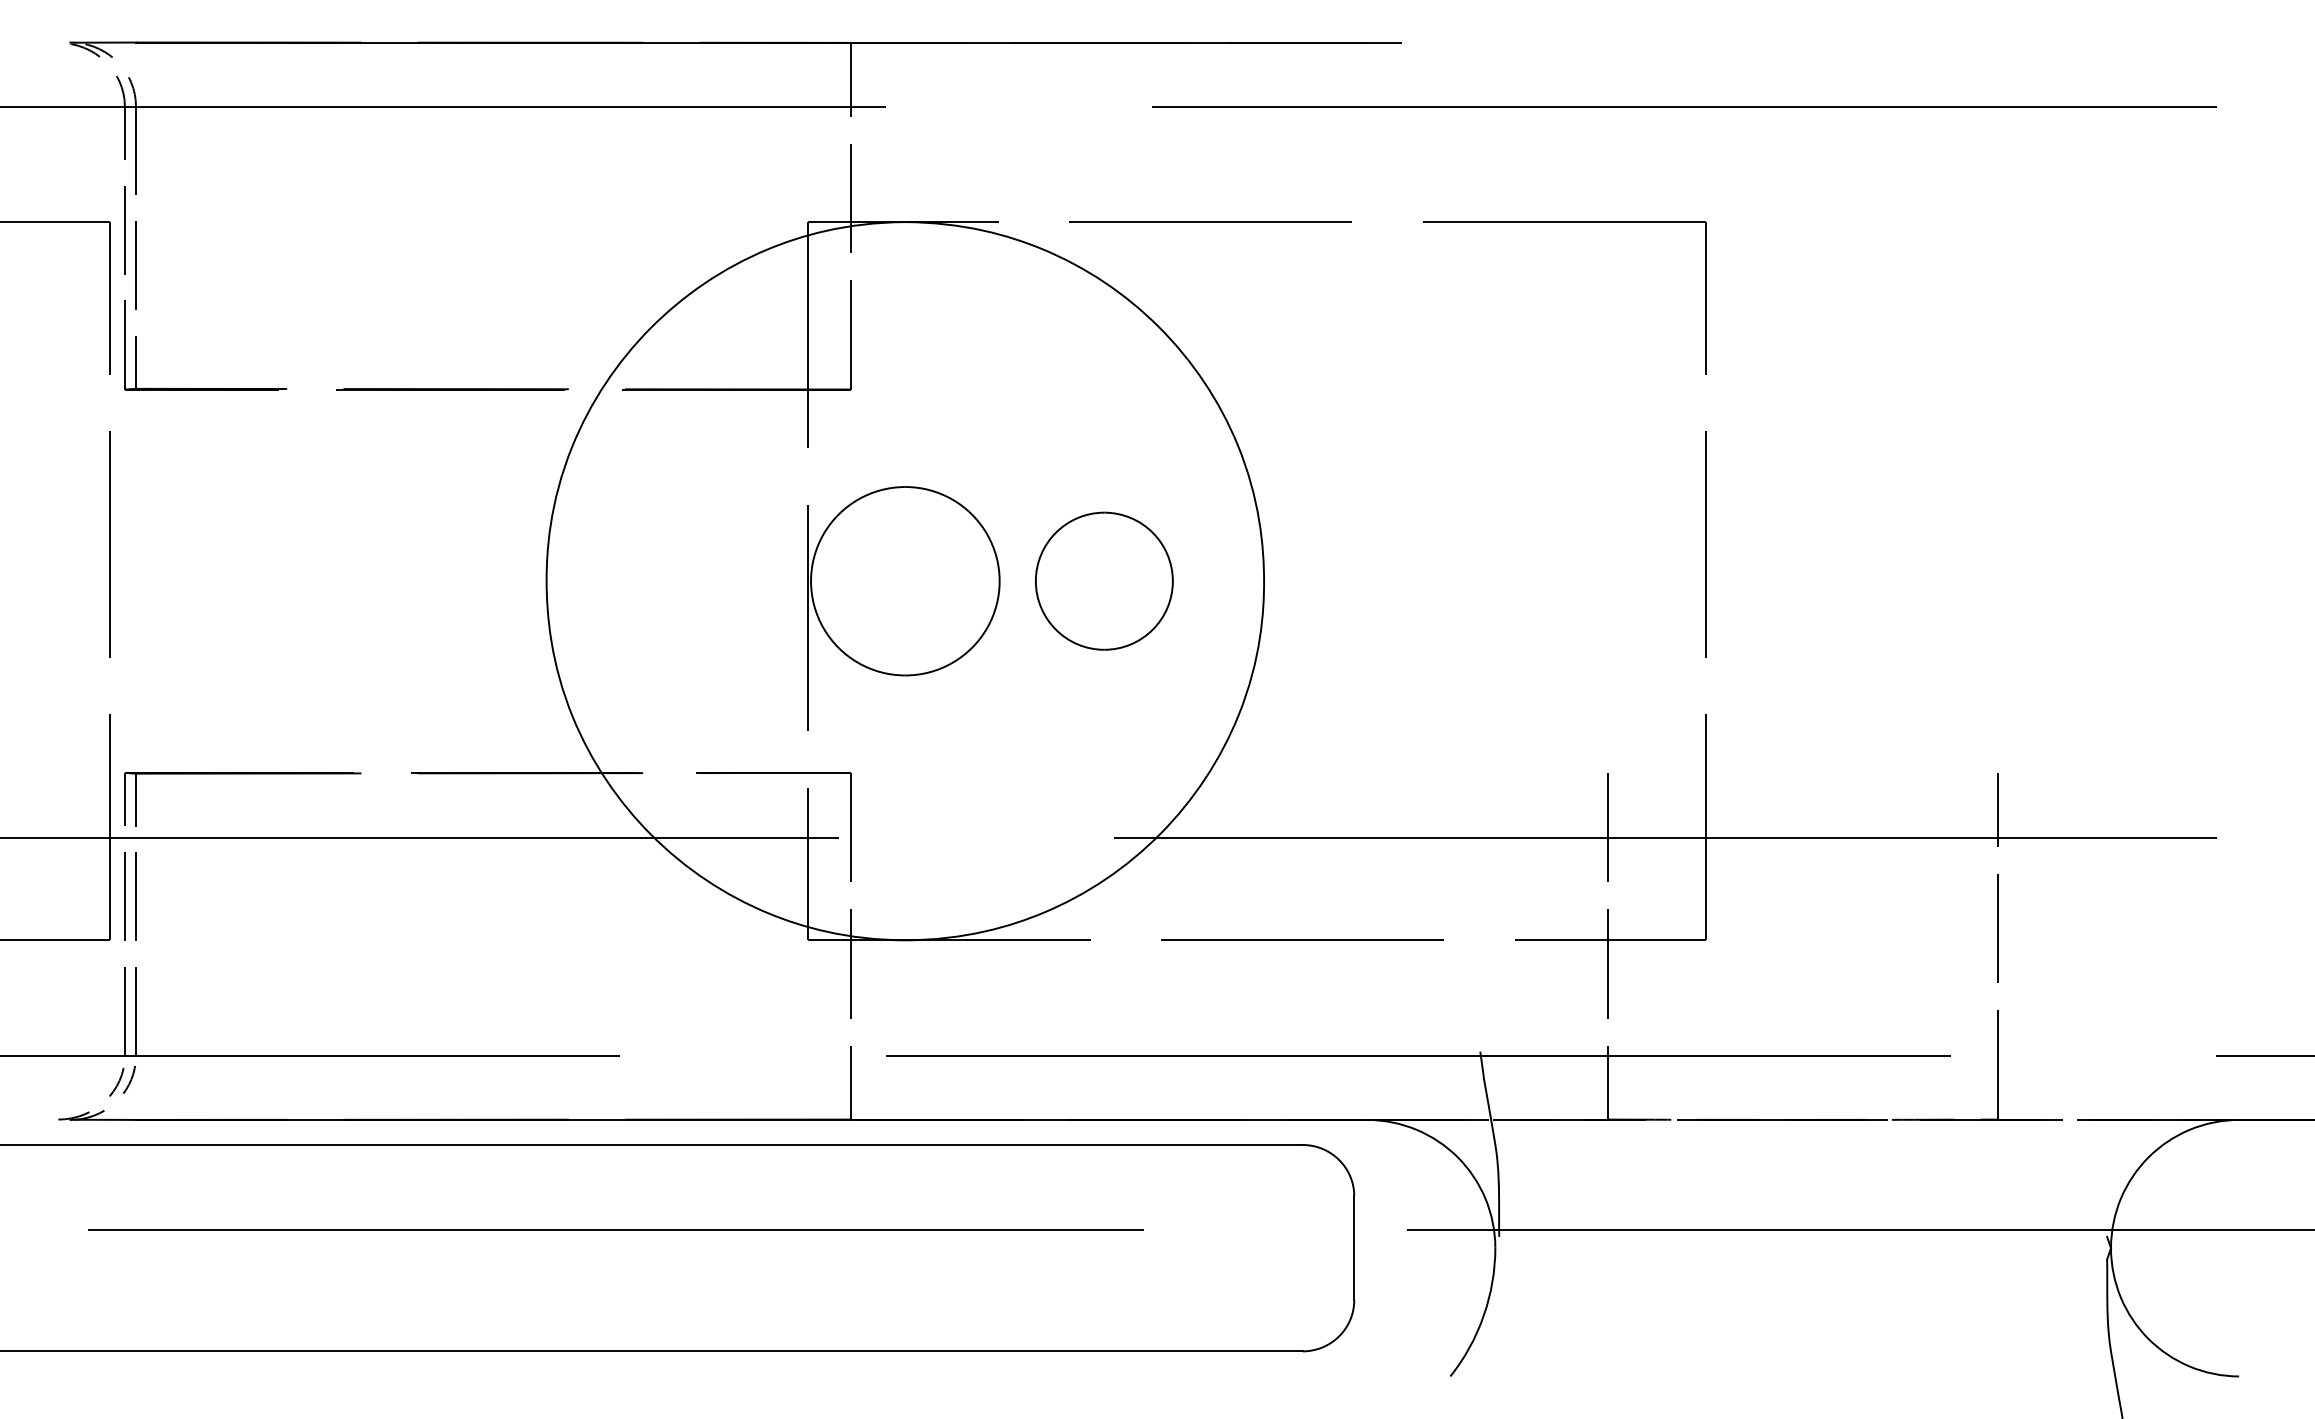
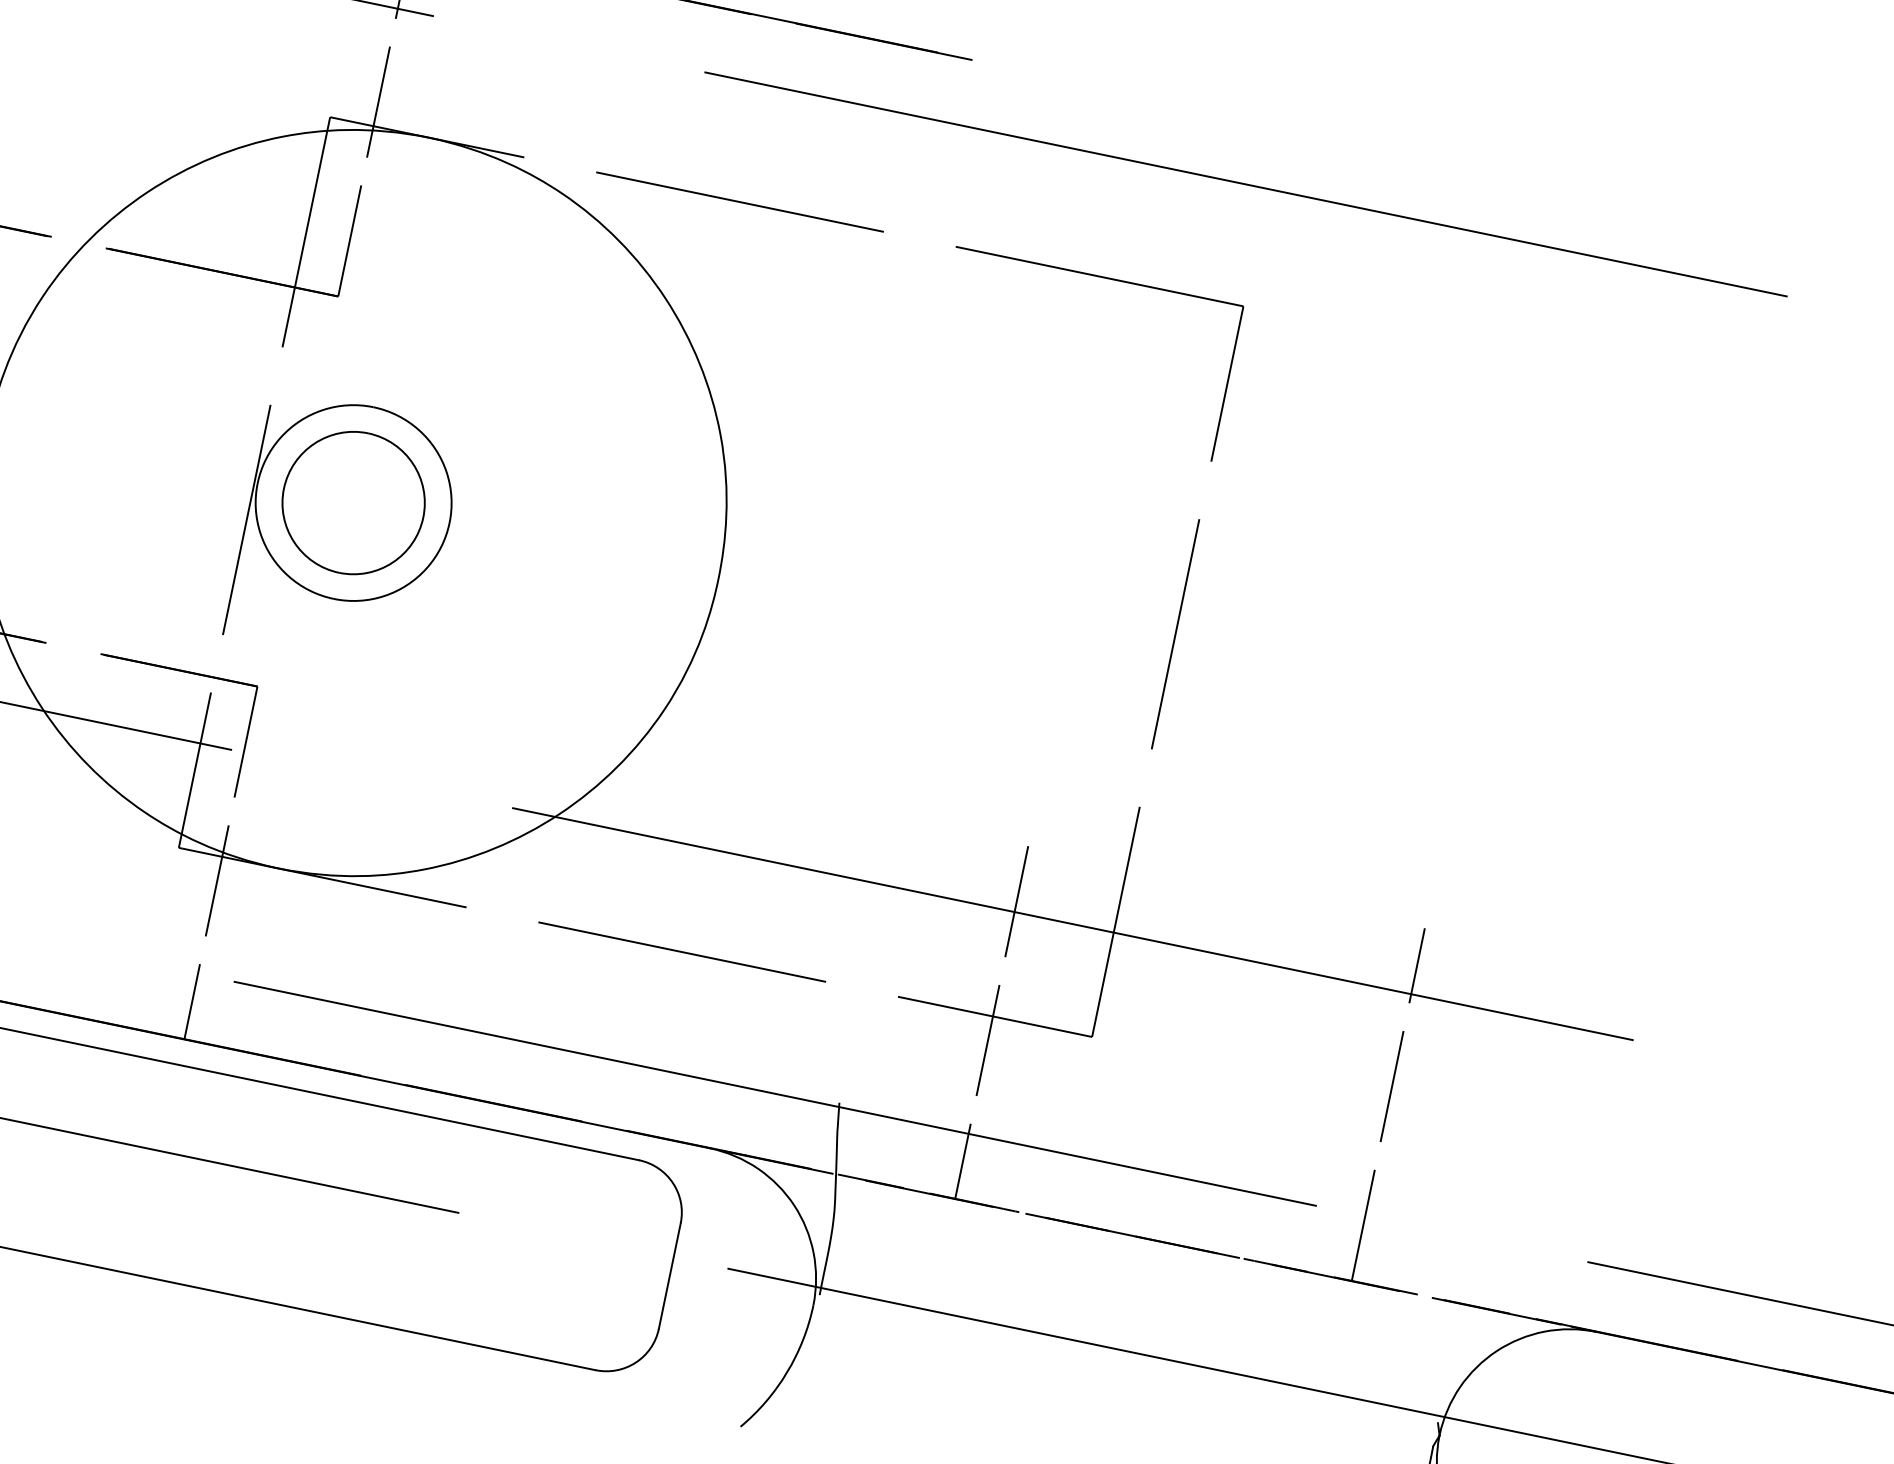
part: (1104, 580) -> (353, 502), moved

